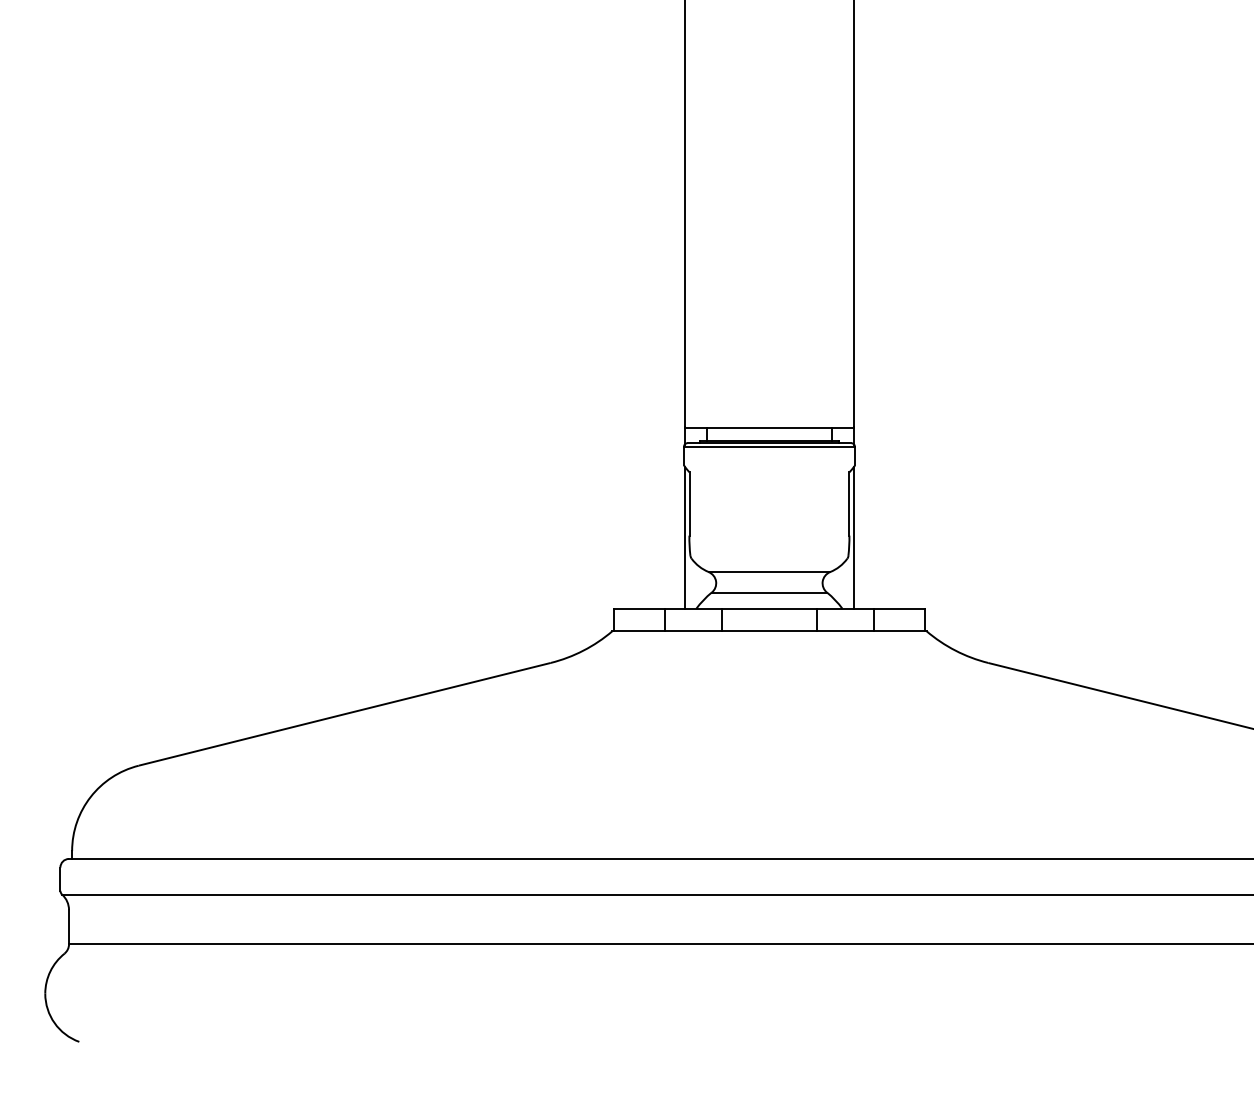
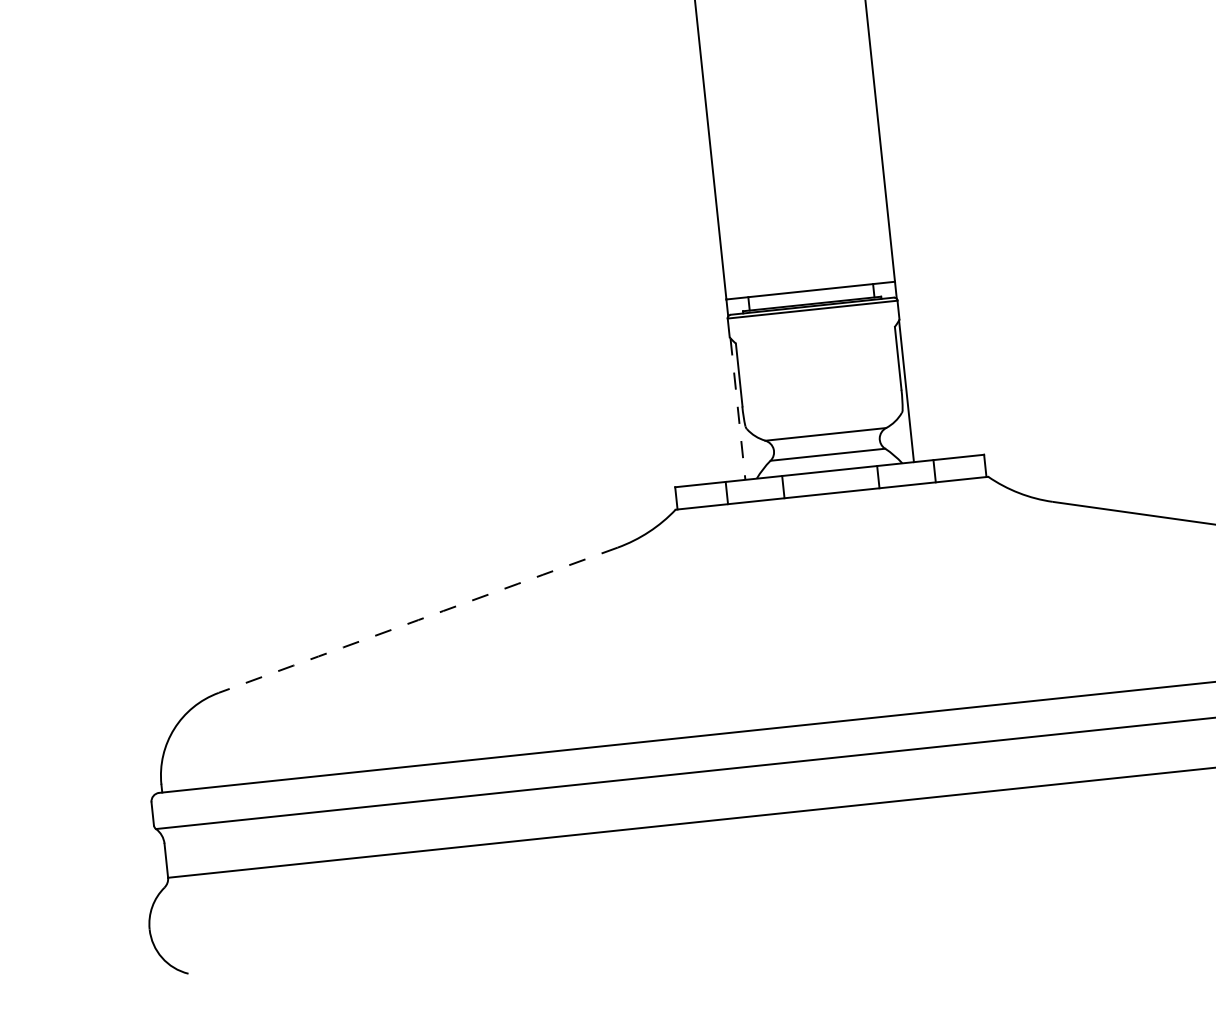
line: (684, 538) -> (737, 409), solid -> dashed
arc: (344, 714) -> (418, 620), solid -> dashed

